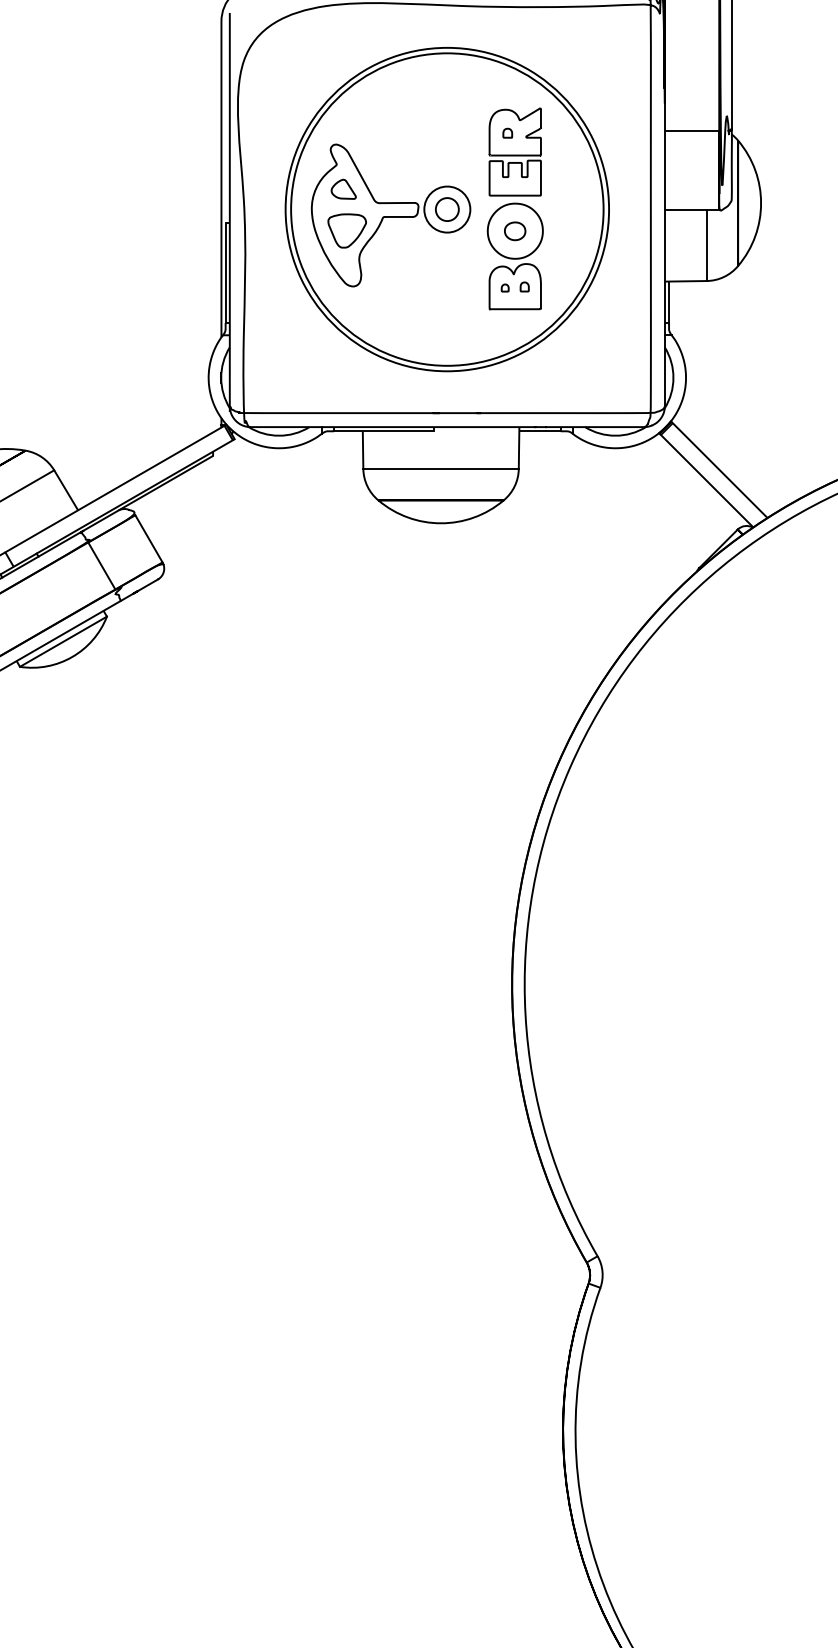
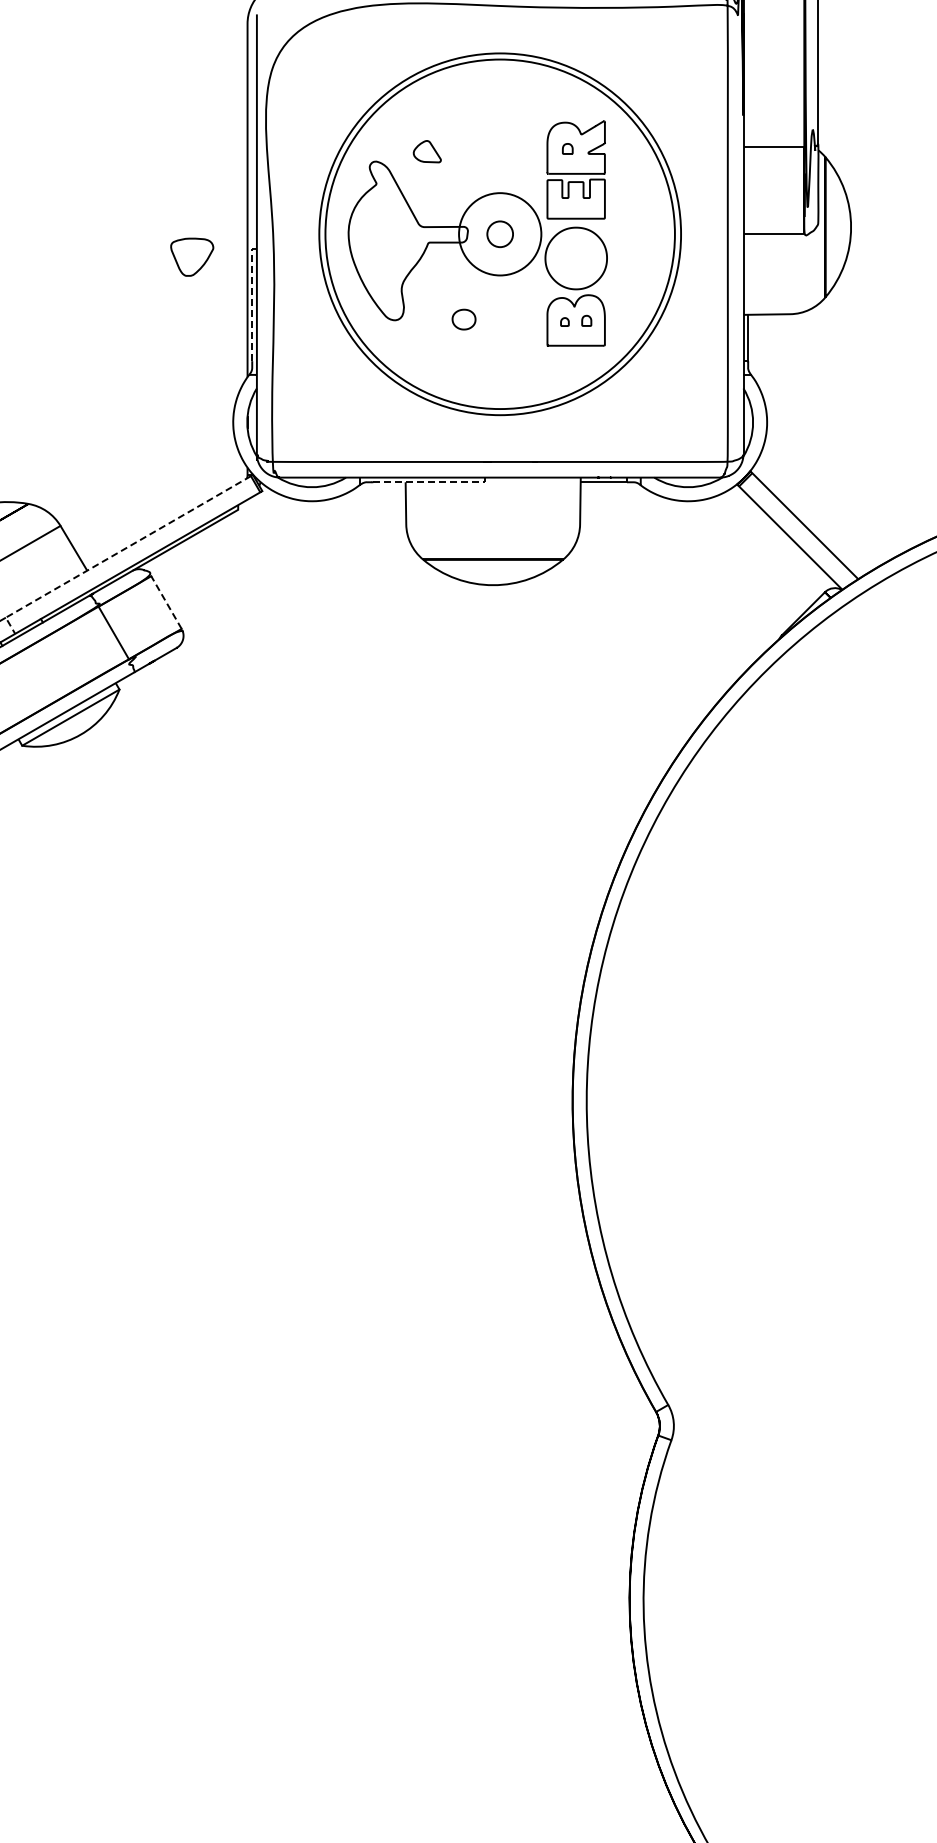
part: (343, 189) -> (426, 151), moved
circle: (446, 209) -> (499, 234), size x1.6
part: (347, 230) -> (192, 256), moved
part: (514, 231) -> (463, 319), moved
line: (706, 245) -> (790, 274), removed
line: (225, 273) -> (252, 305), solid -> dashed
line: (383, 431) -> (428, 482), solid -> dashed
line: (441, 469) -> (493, 524), removed
line: (106, 493) -> (119, 551), solid -> dashed
line: (148, 538) -> (166, 602), solid -> dashed

